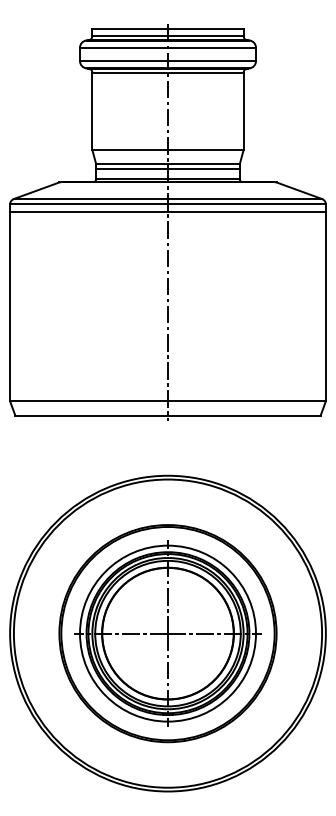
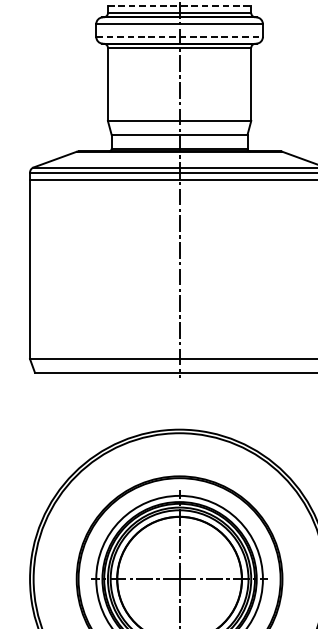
line: (168, 29) -> (180, 6), solid -> dashed
line: (168, 61) -> (180, 37), solid -> dashed
line: (167, 168) -> (179, 138), removed

